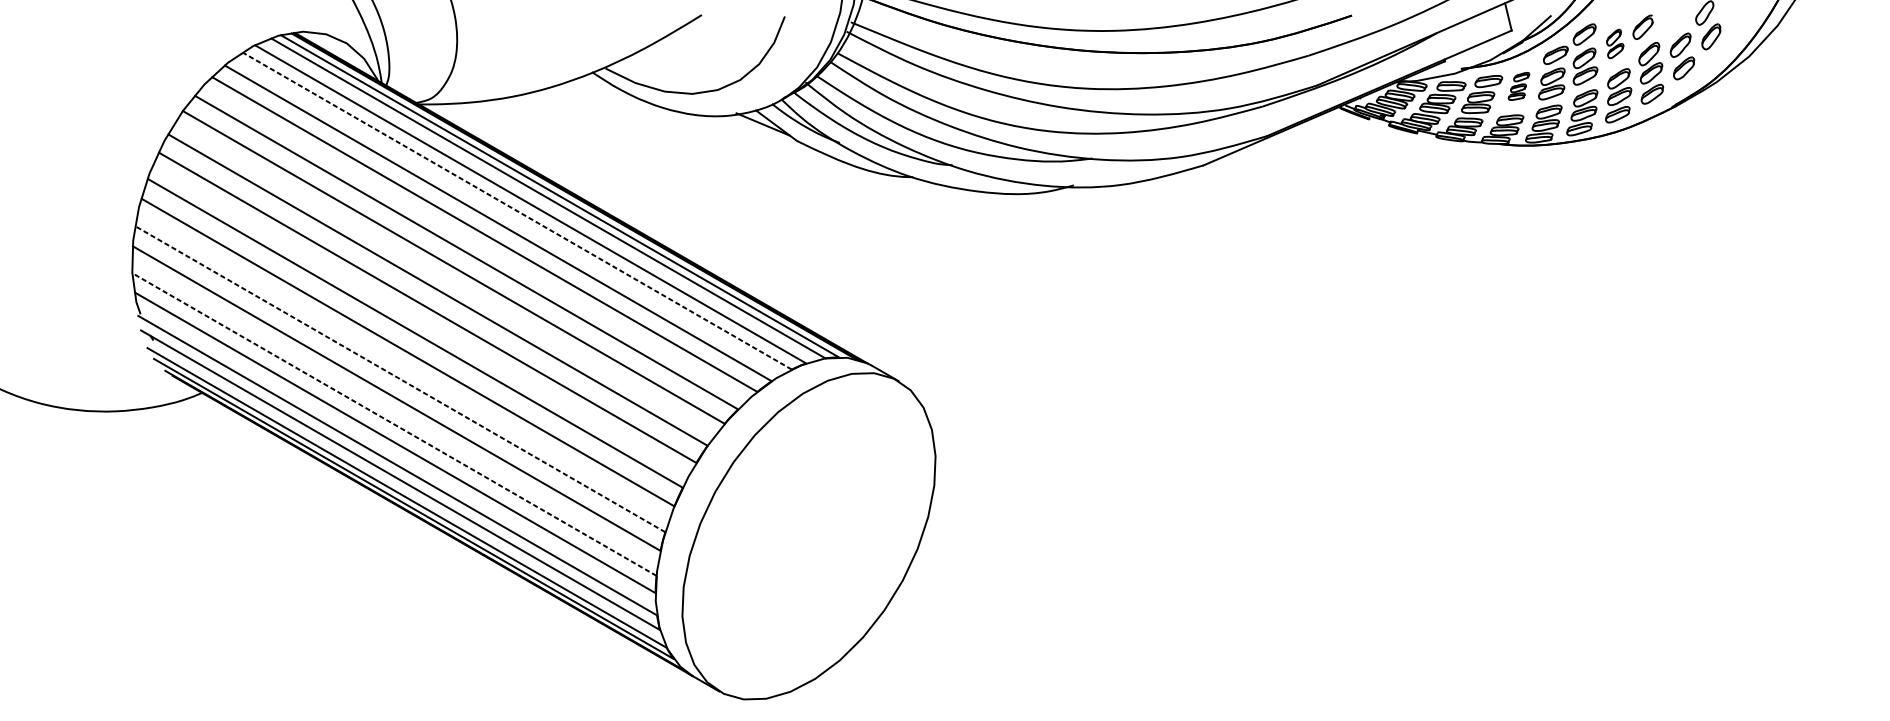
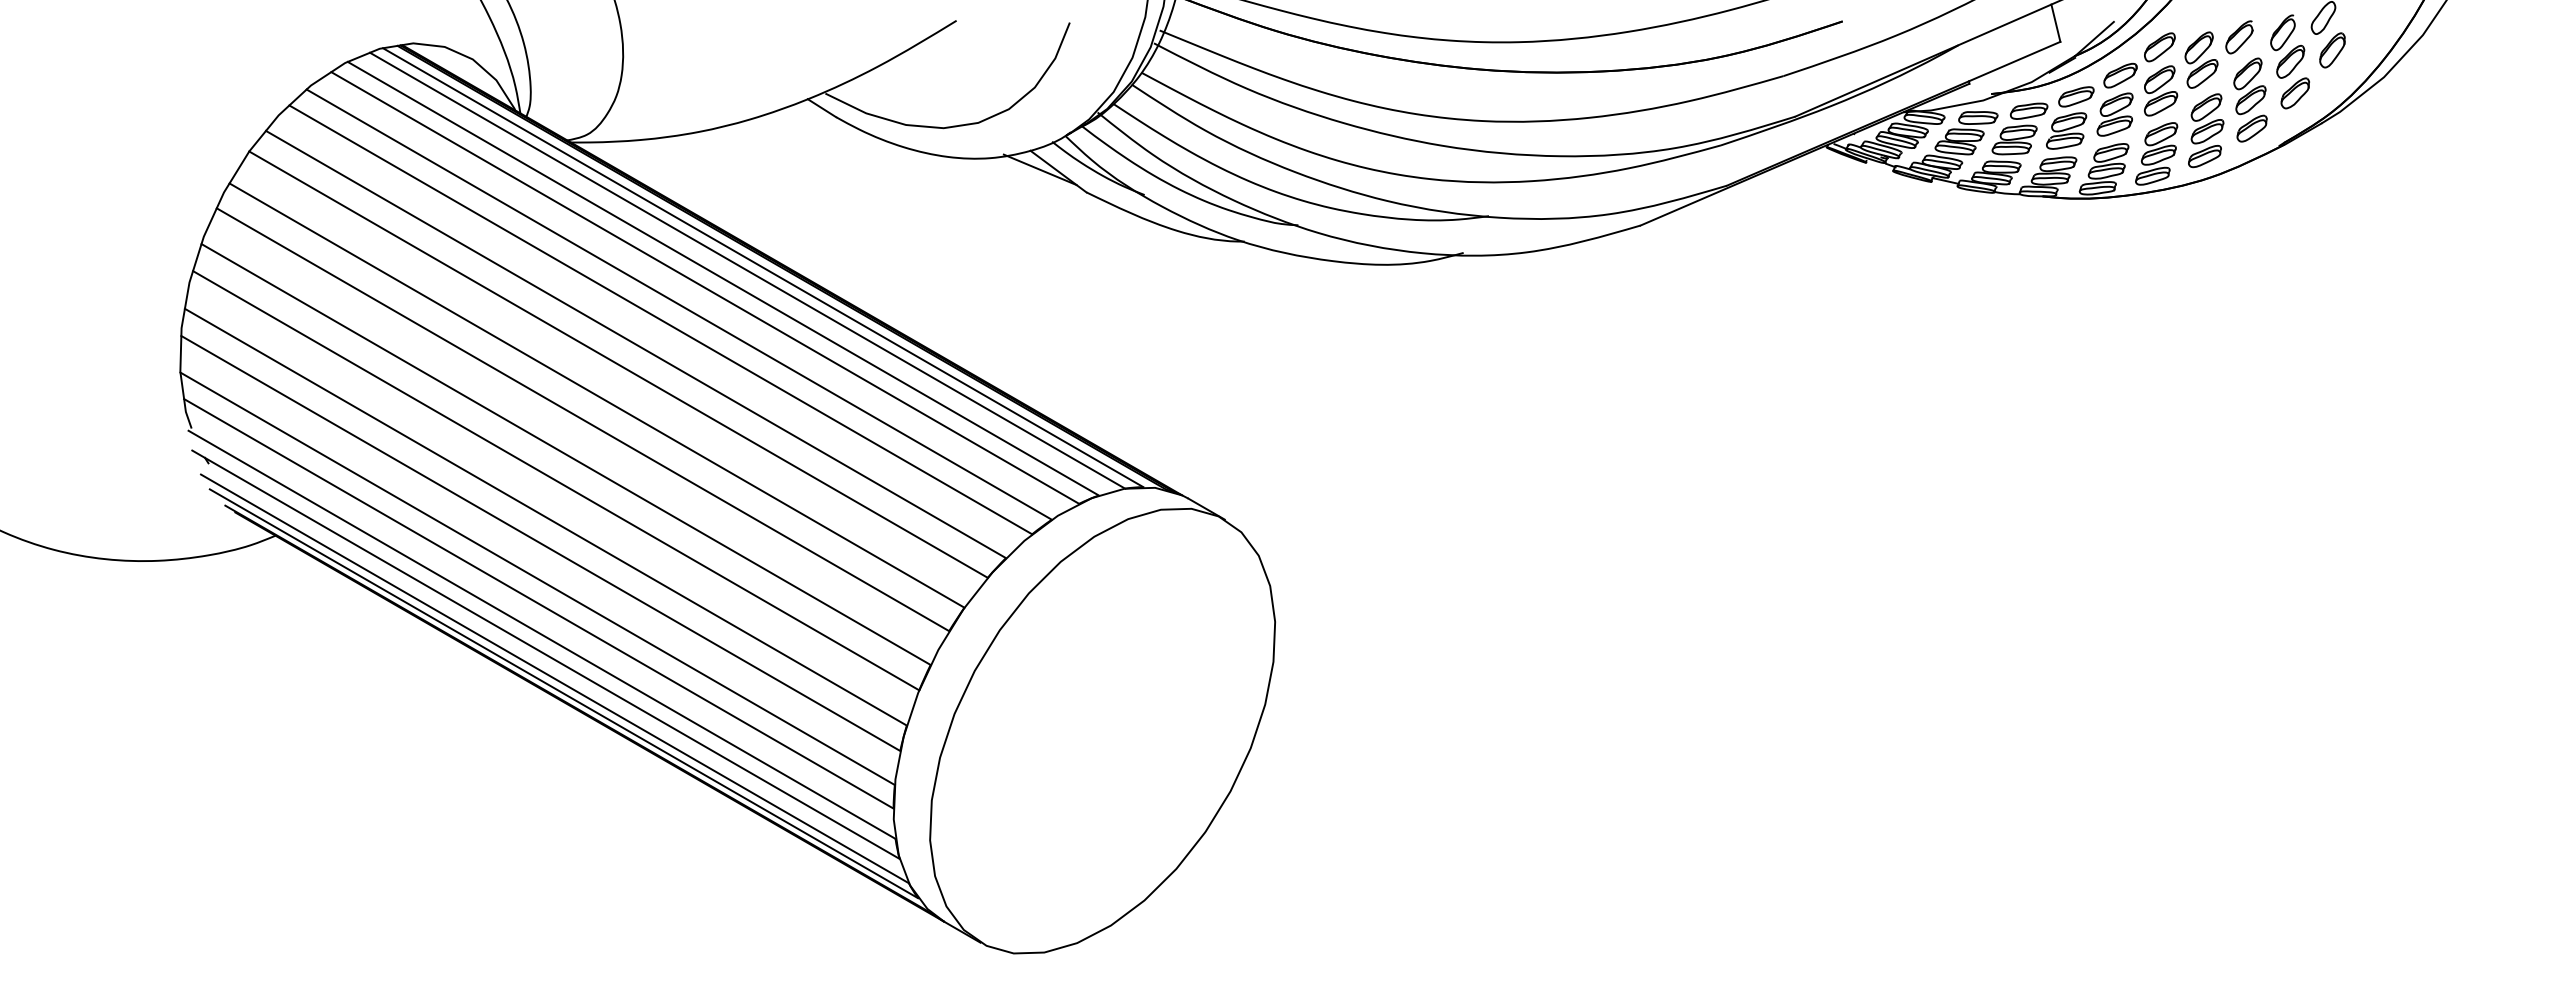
part: (1674, 23) -> (2282, 32), added
part: (1615, 43) -> (2201, 59), size x1.43
part: (1519, 86) -> (2070, 117), size x1.67
line: (517, 210) -> (705, 287), dashed -> solid
line: (400, 379) -> (545, 517), dashed -> solid
line: (394, 424) -> (537, 578), dashed -> solid

